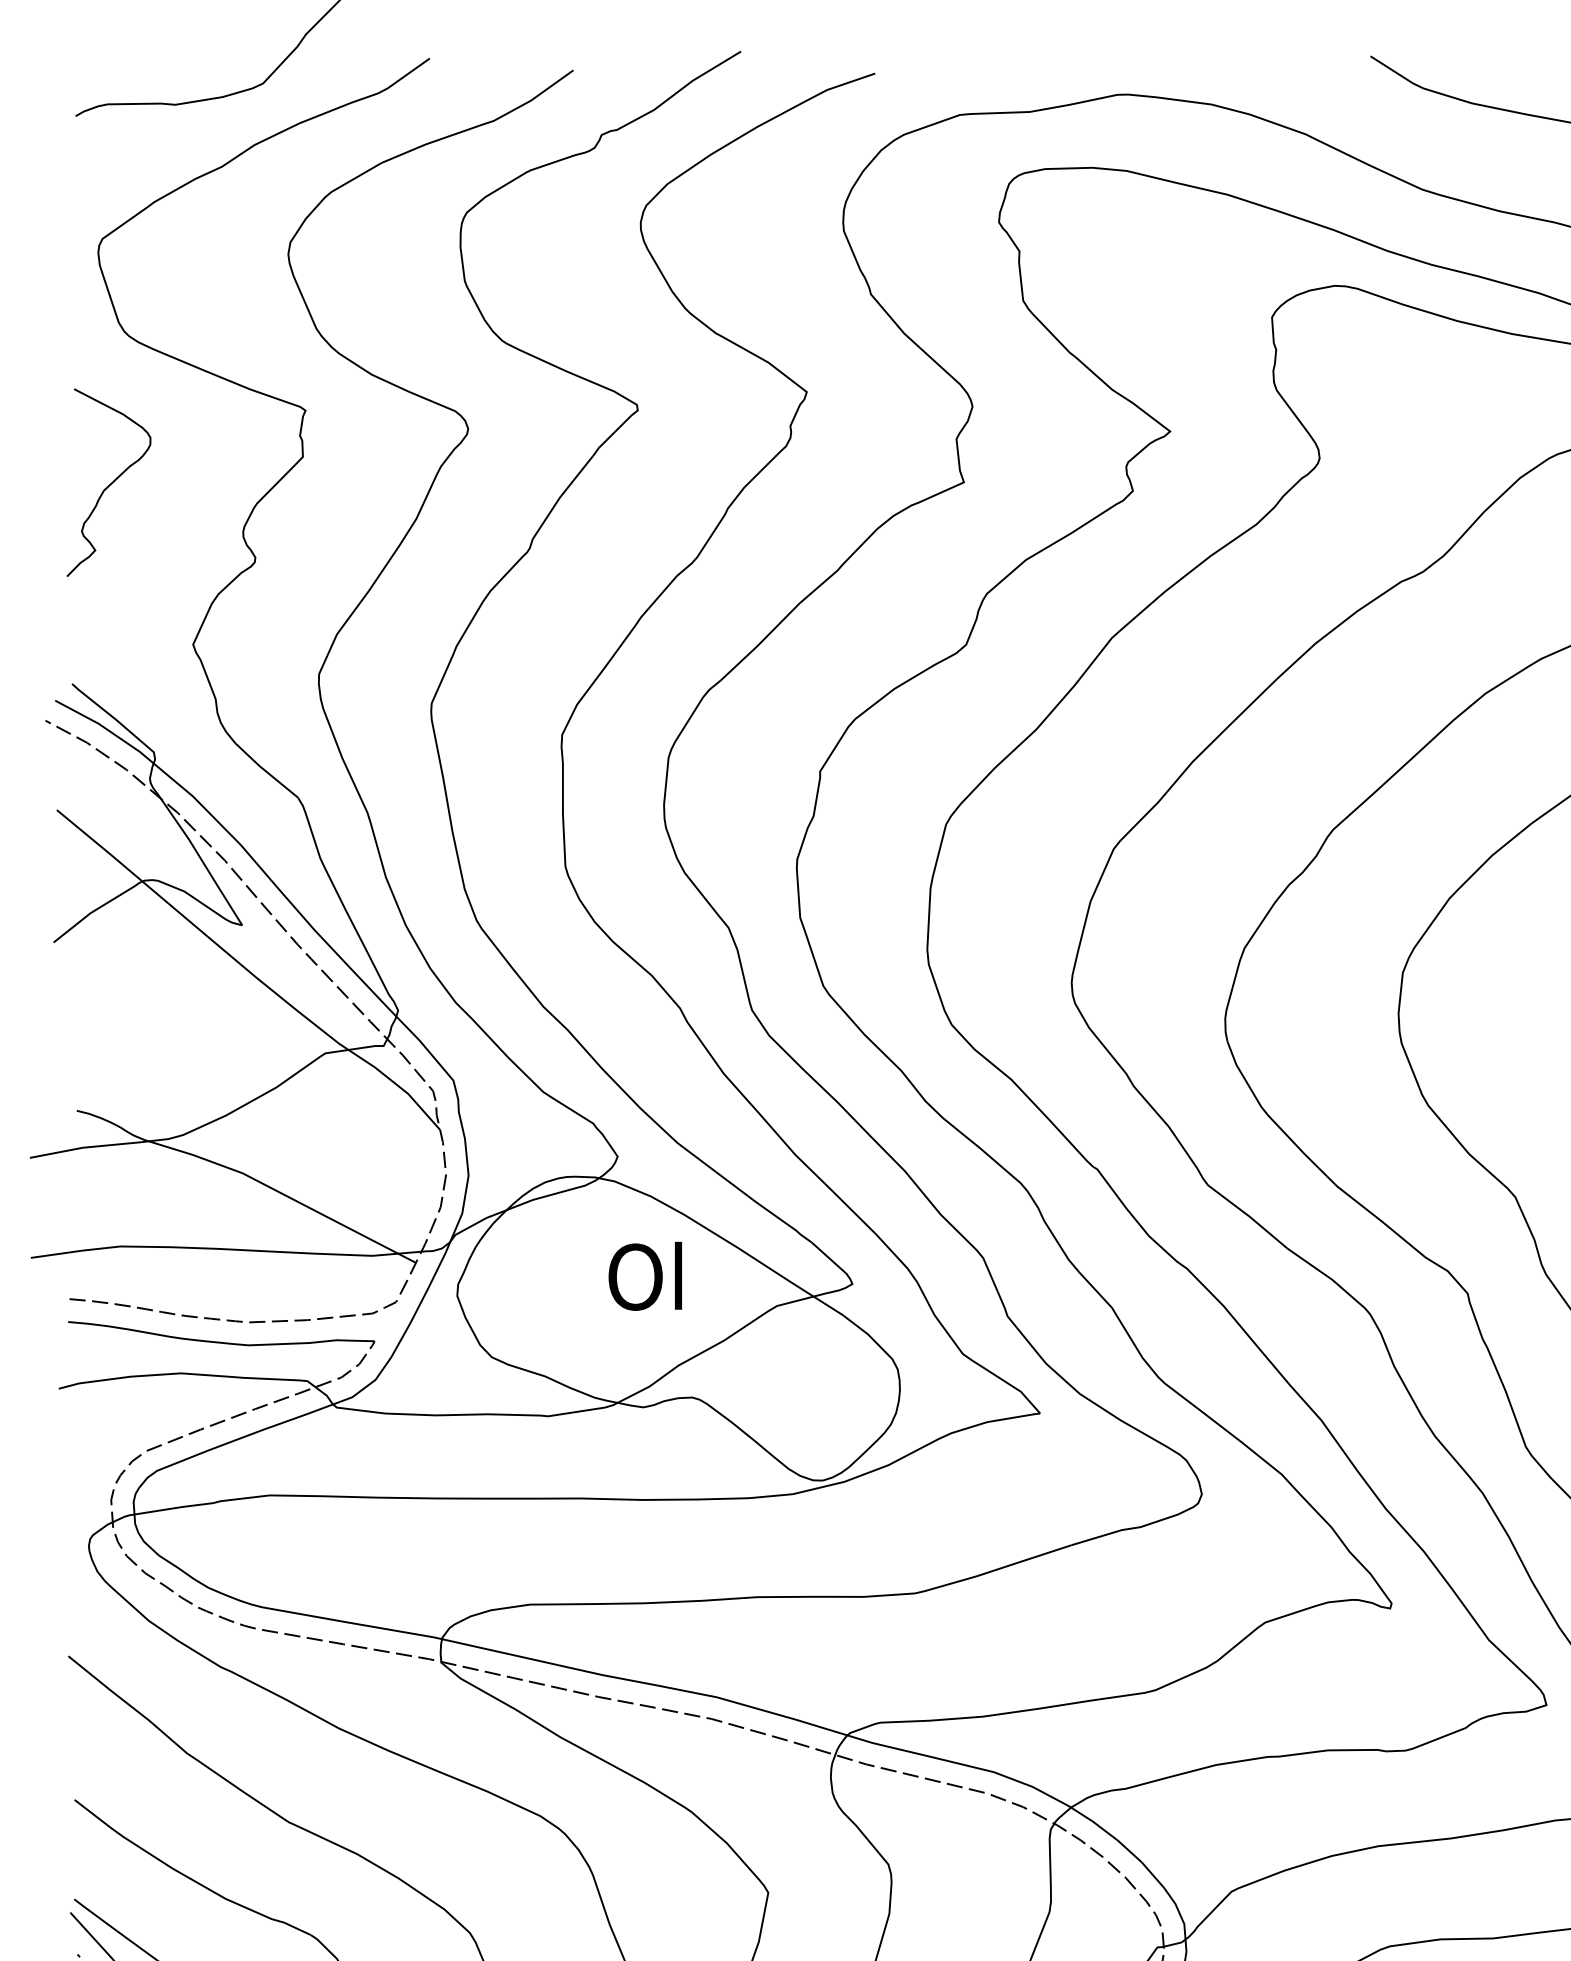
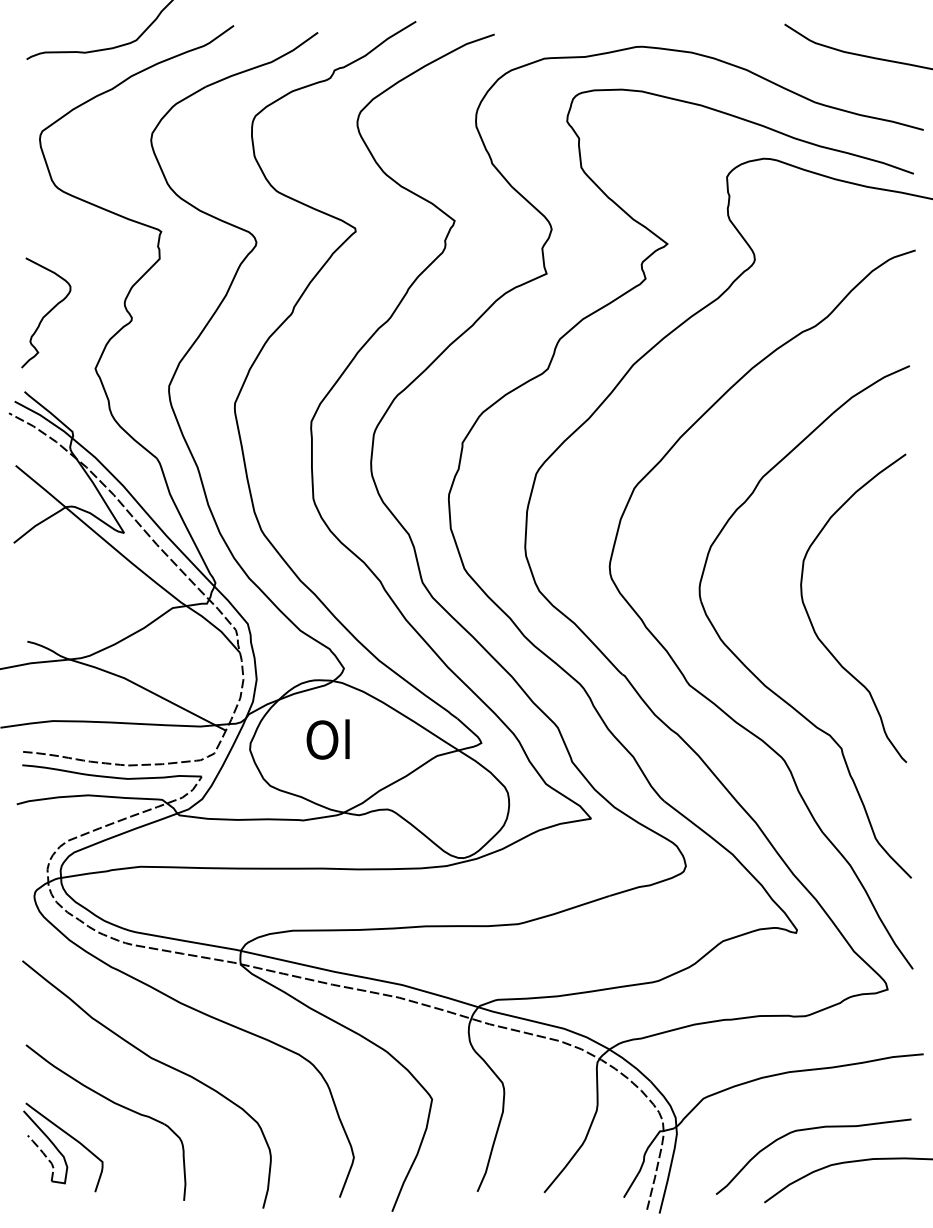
curve: (111, 481) -> (47, 312), moved
text: (644, 1276) -> (327, 739), moved

